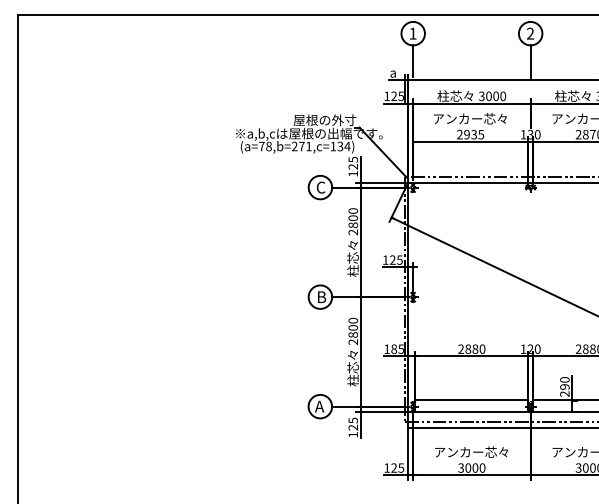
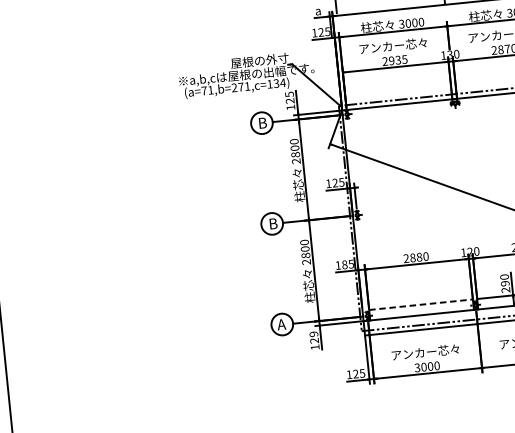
text: (268, 146) -> (210, 90), (a=78,b=271,c=134) -> (a=71,b=271,c=134)
text: (320, 187) -> (261, 123), C -> B
line: (472, 400) -> (421, 304), solid -> dashed
text: (352, 420) -> (313, 334), 125 -> 129

